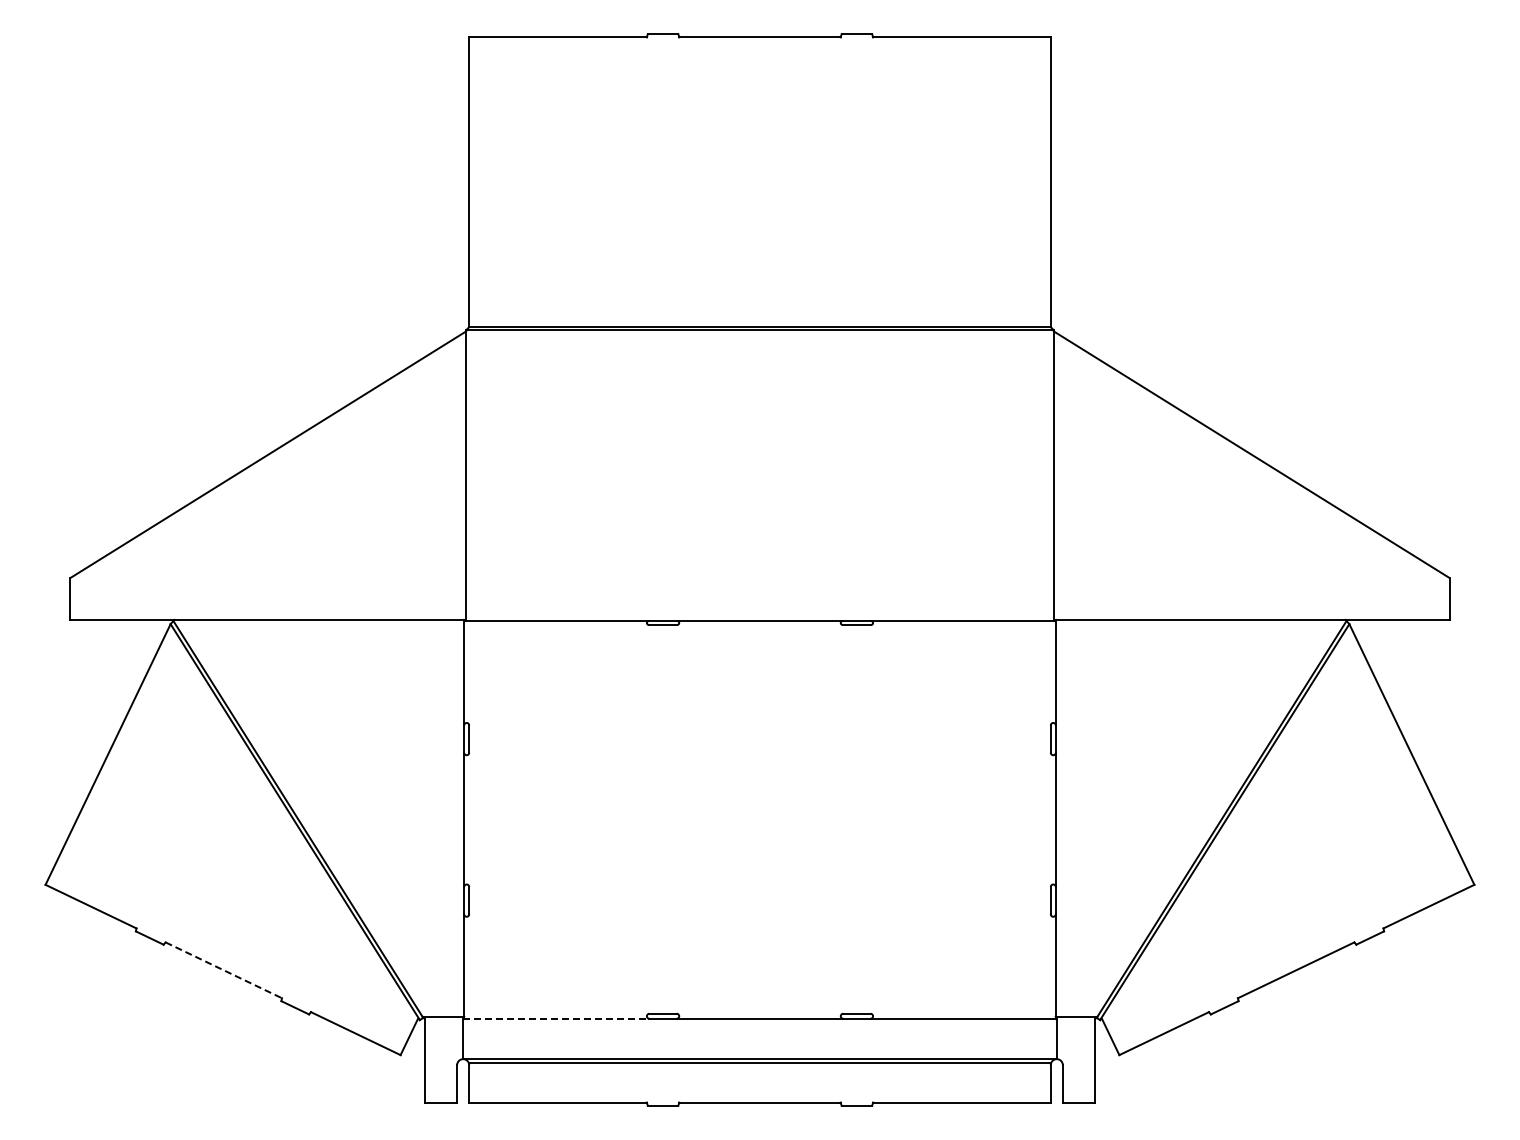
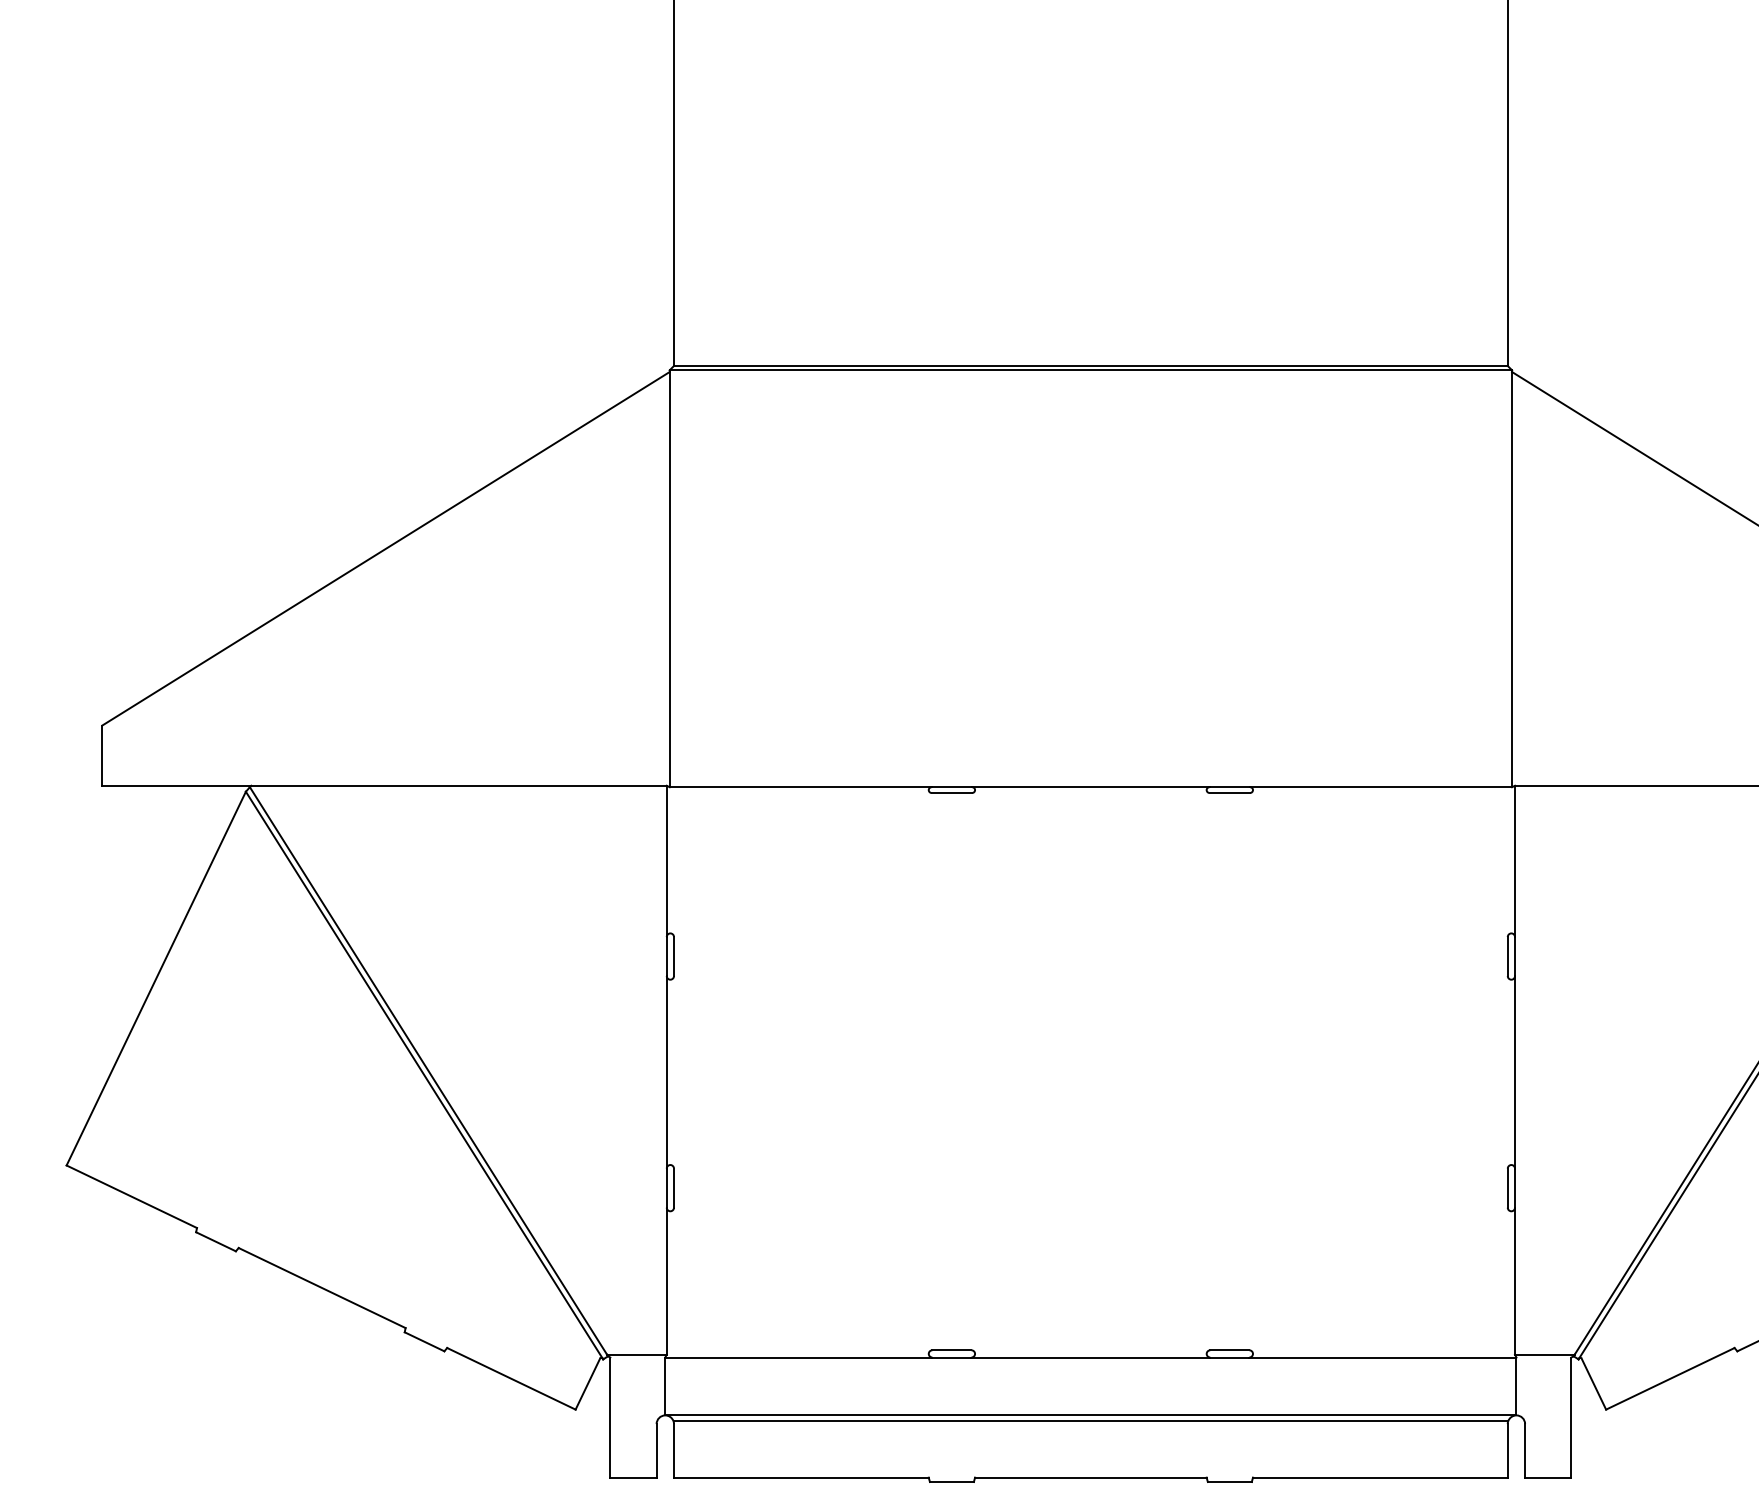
line: (223, 970) -> (321, 1288), dashed -> solid
line: (556, 1018) -> (799, 1357), dashed -> solid

